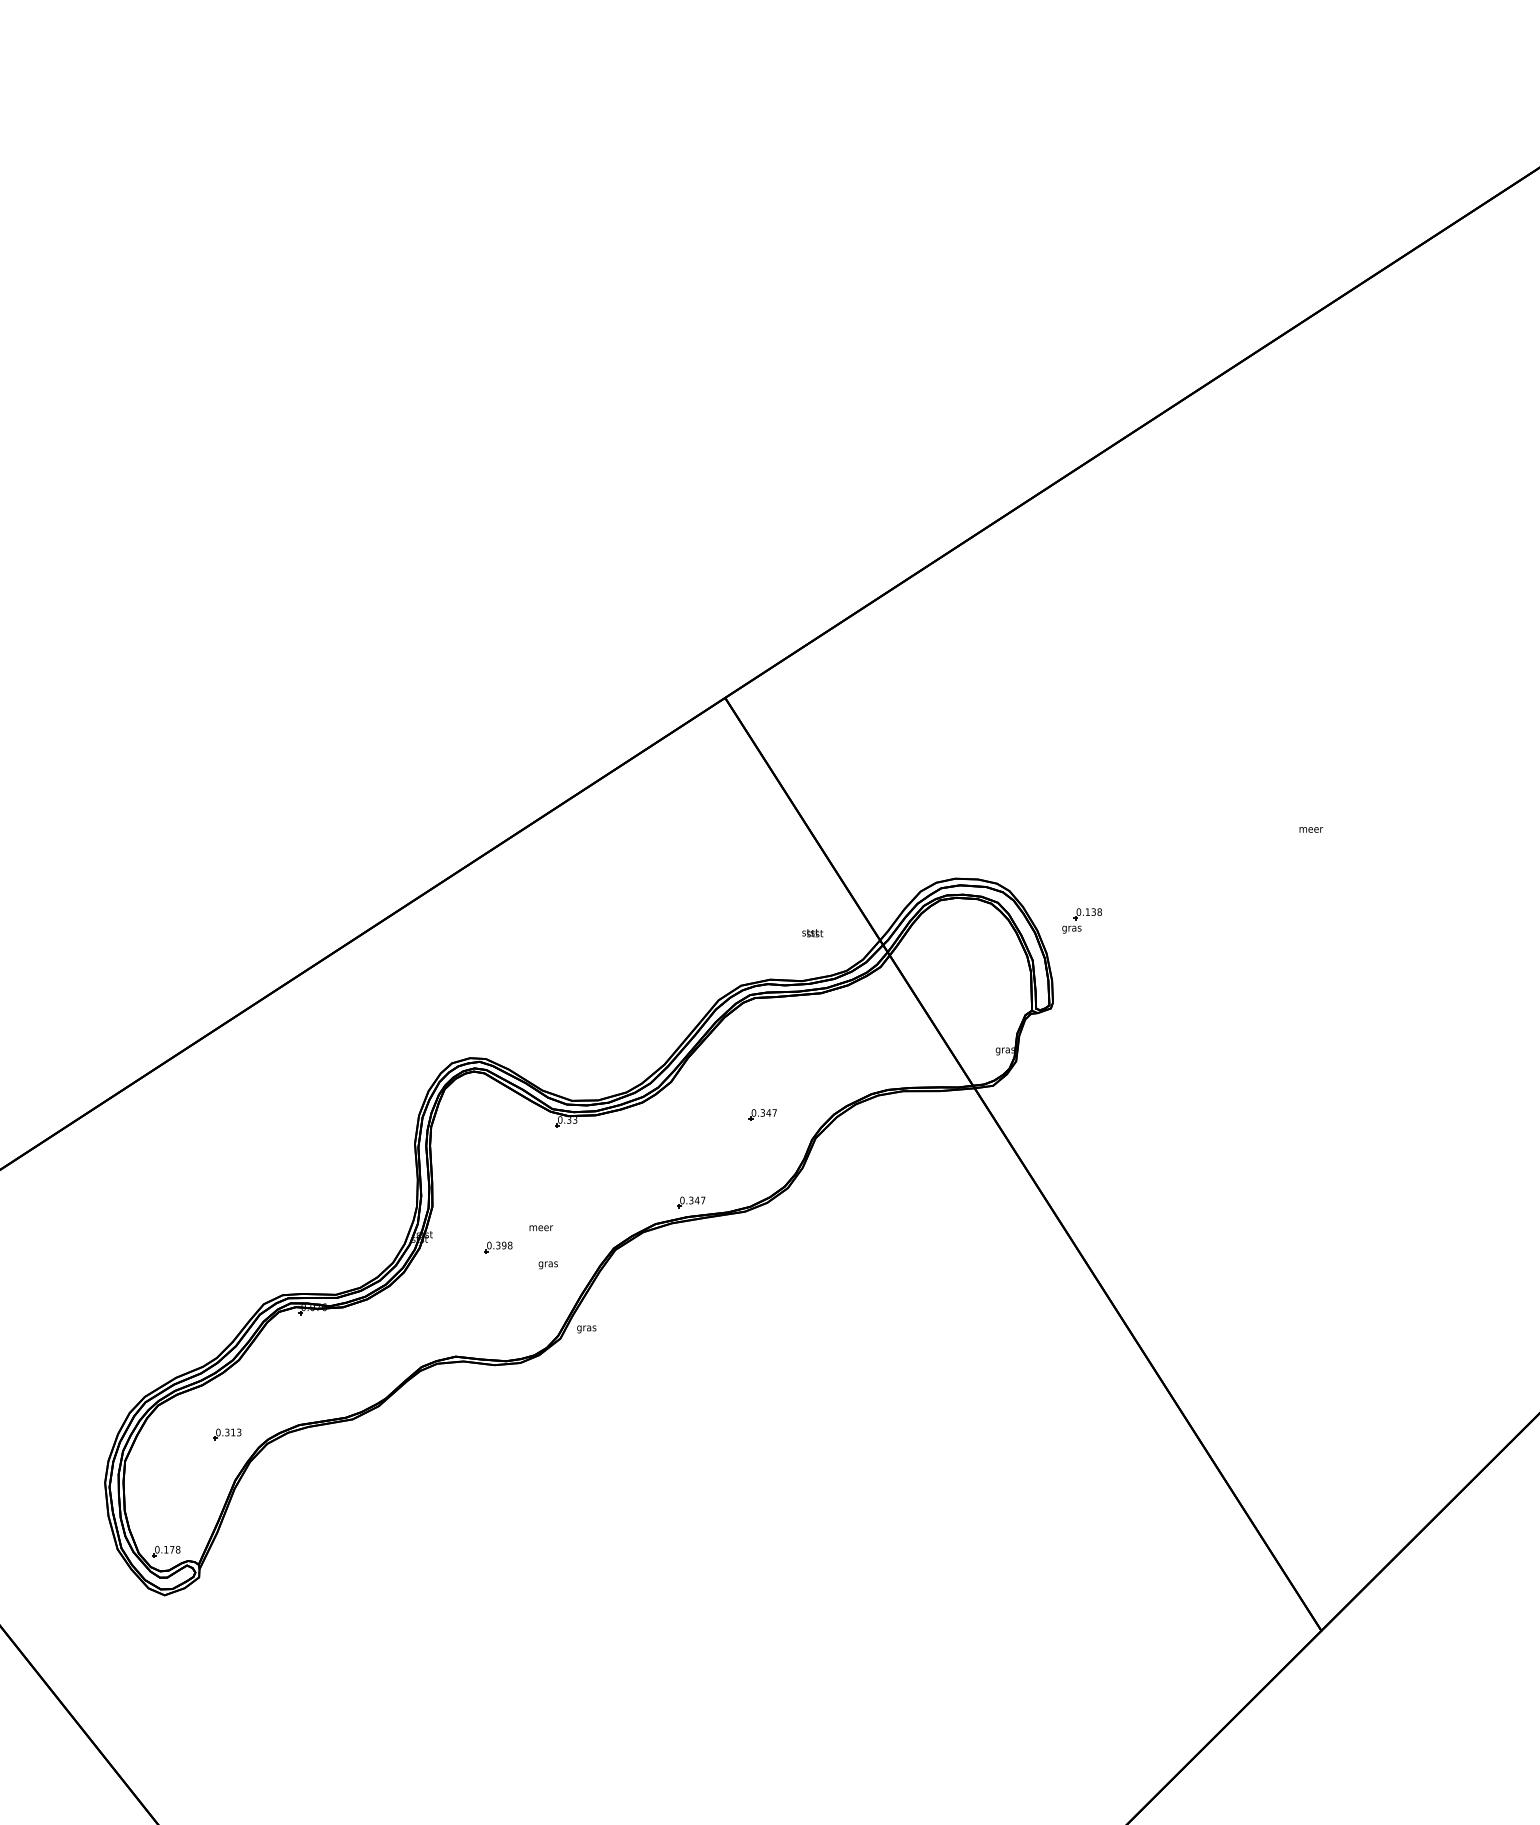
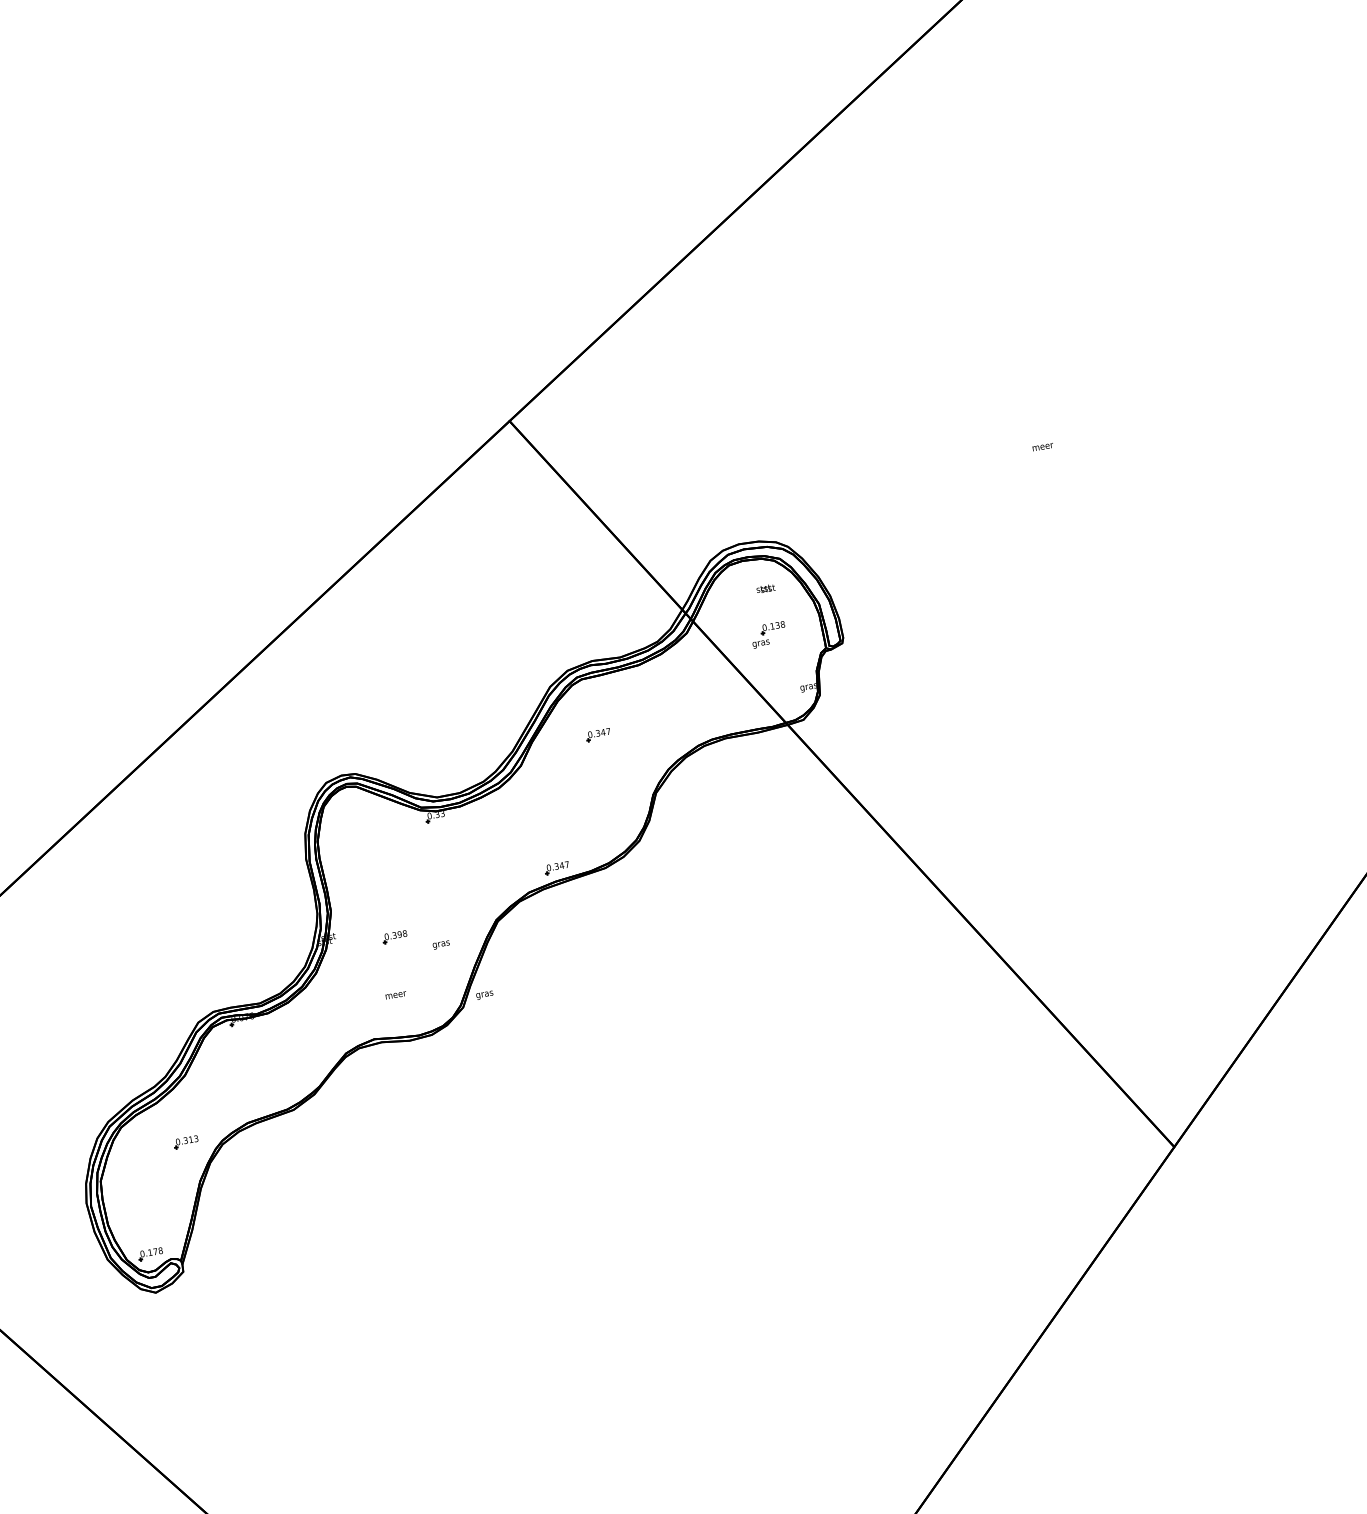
part: (1081, 920) -> (768, 634), moved
text: (812, 933) -> (765, 589), moved
part: (762, 1114) -> (597, 734), moved
text: (541, 1228) -> (396, 995), moved

